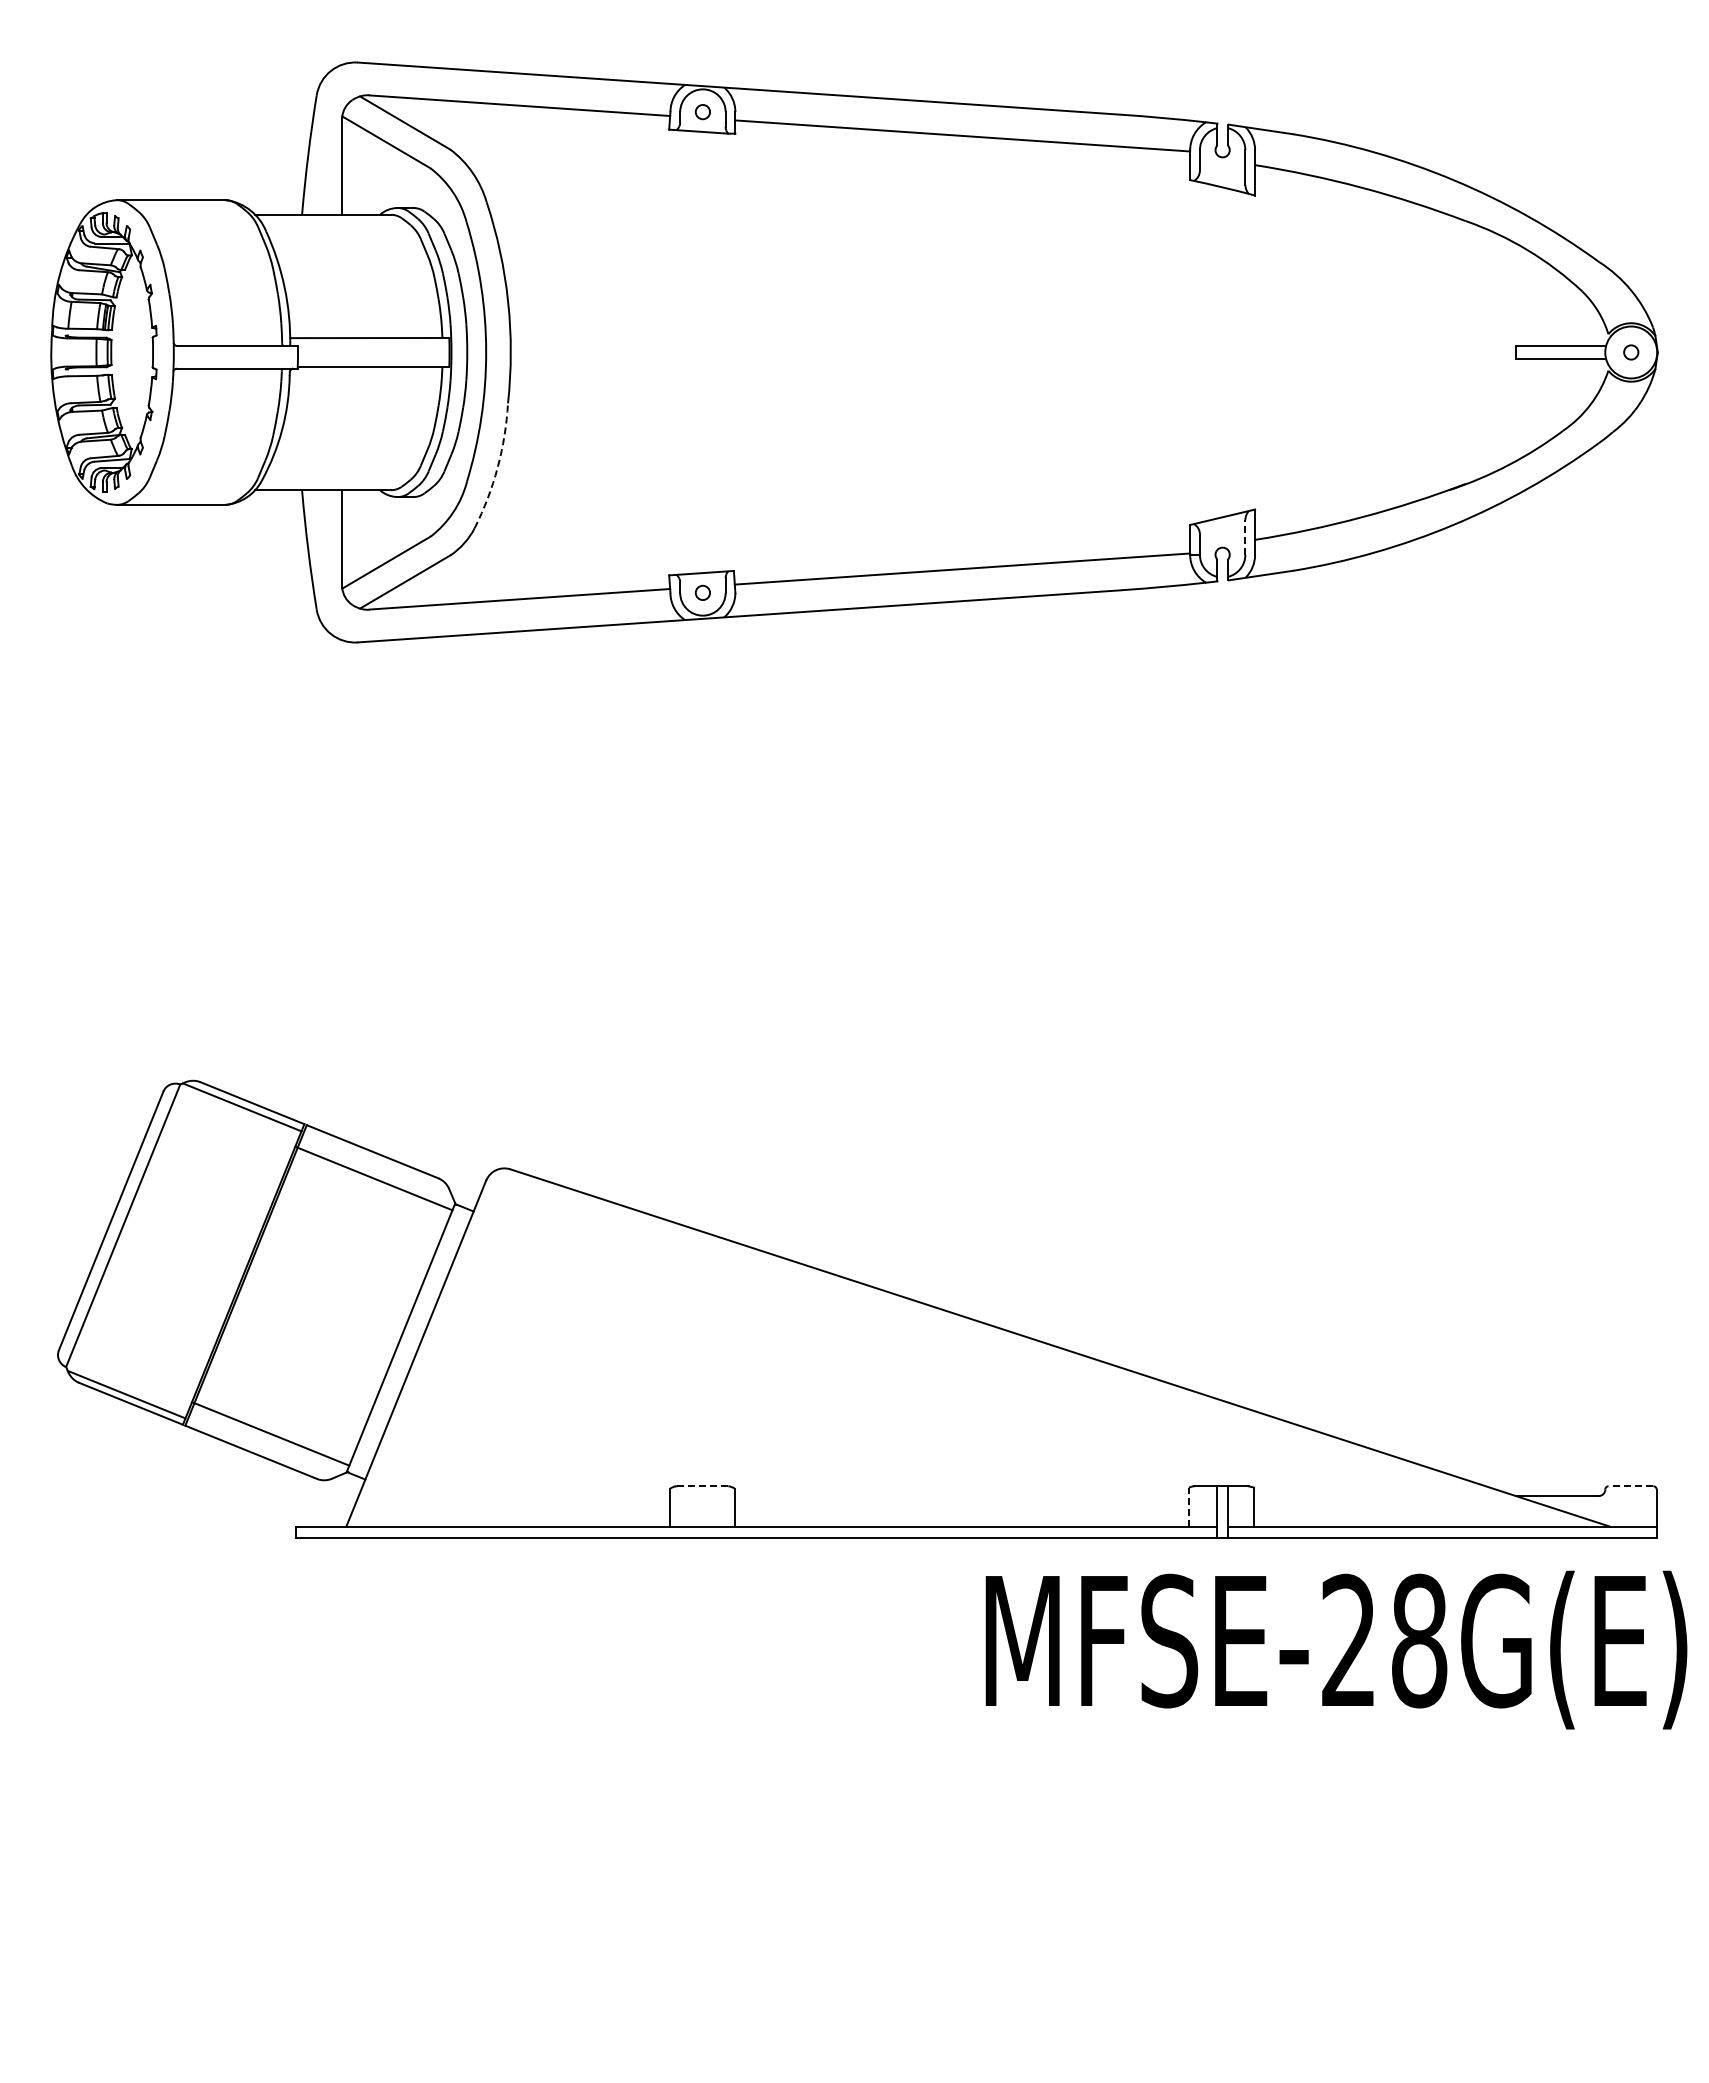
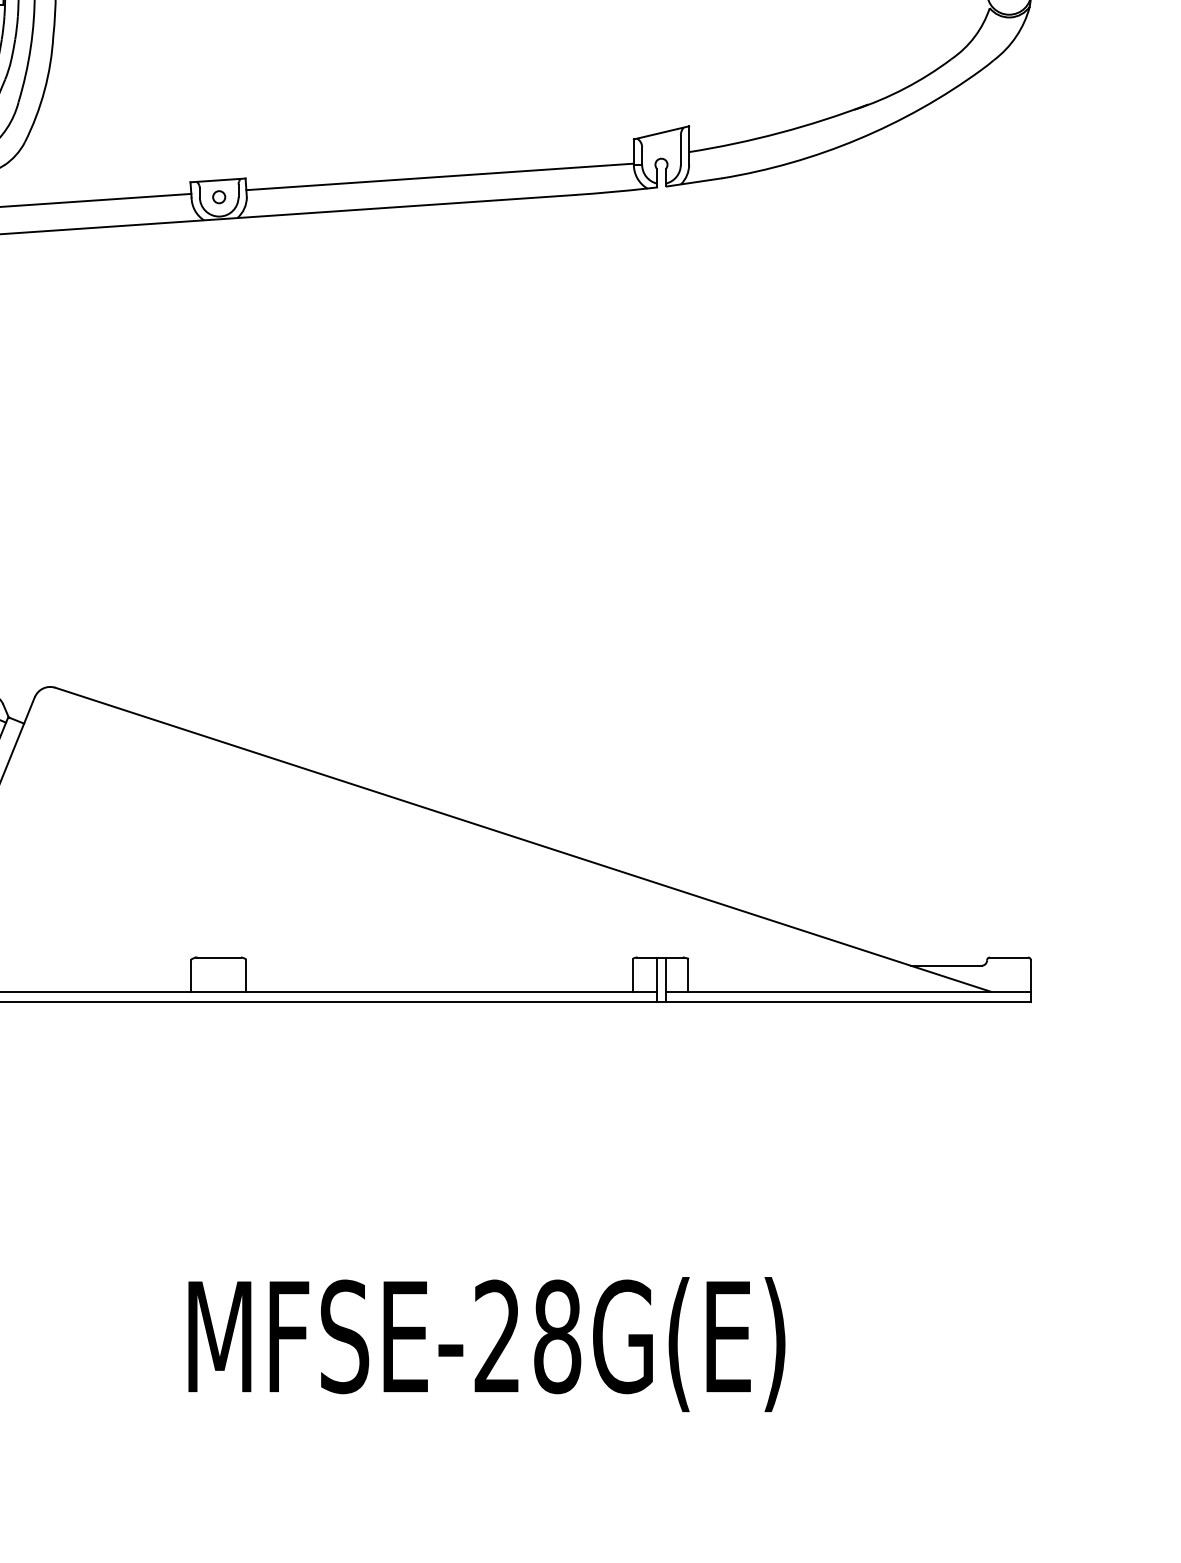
arc: (497, 467) -> (44, 90), dashed -> solid
line: (1245, 537) -> (680, 150), dashed -> solid
line: (702, 1486) -> (218, 957), dashed -> solid
line: (1630, 1486) -> (1008, 957), dashed -> solid
line: (1189, 1506) -> (633, 974), dashed -> solid
text: (1336, 1649) -> (486, 1344), moved

